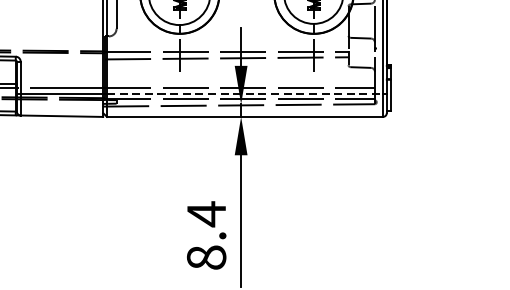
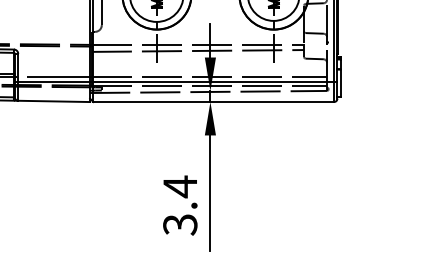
line: (245, 93) -> (214, 81), dashed -> solid
text: (206, 257) -> (180, 224), 8.4 -> 3.4

